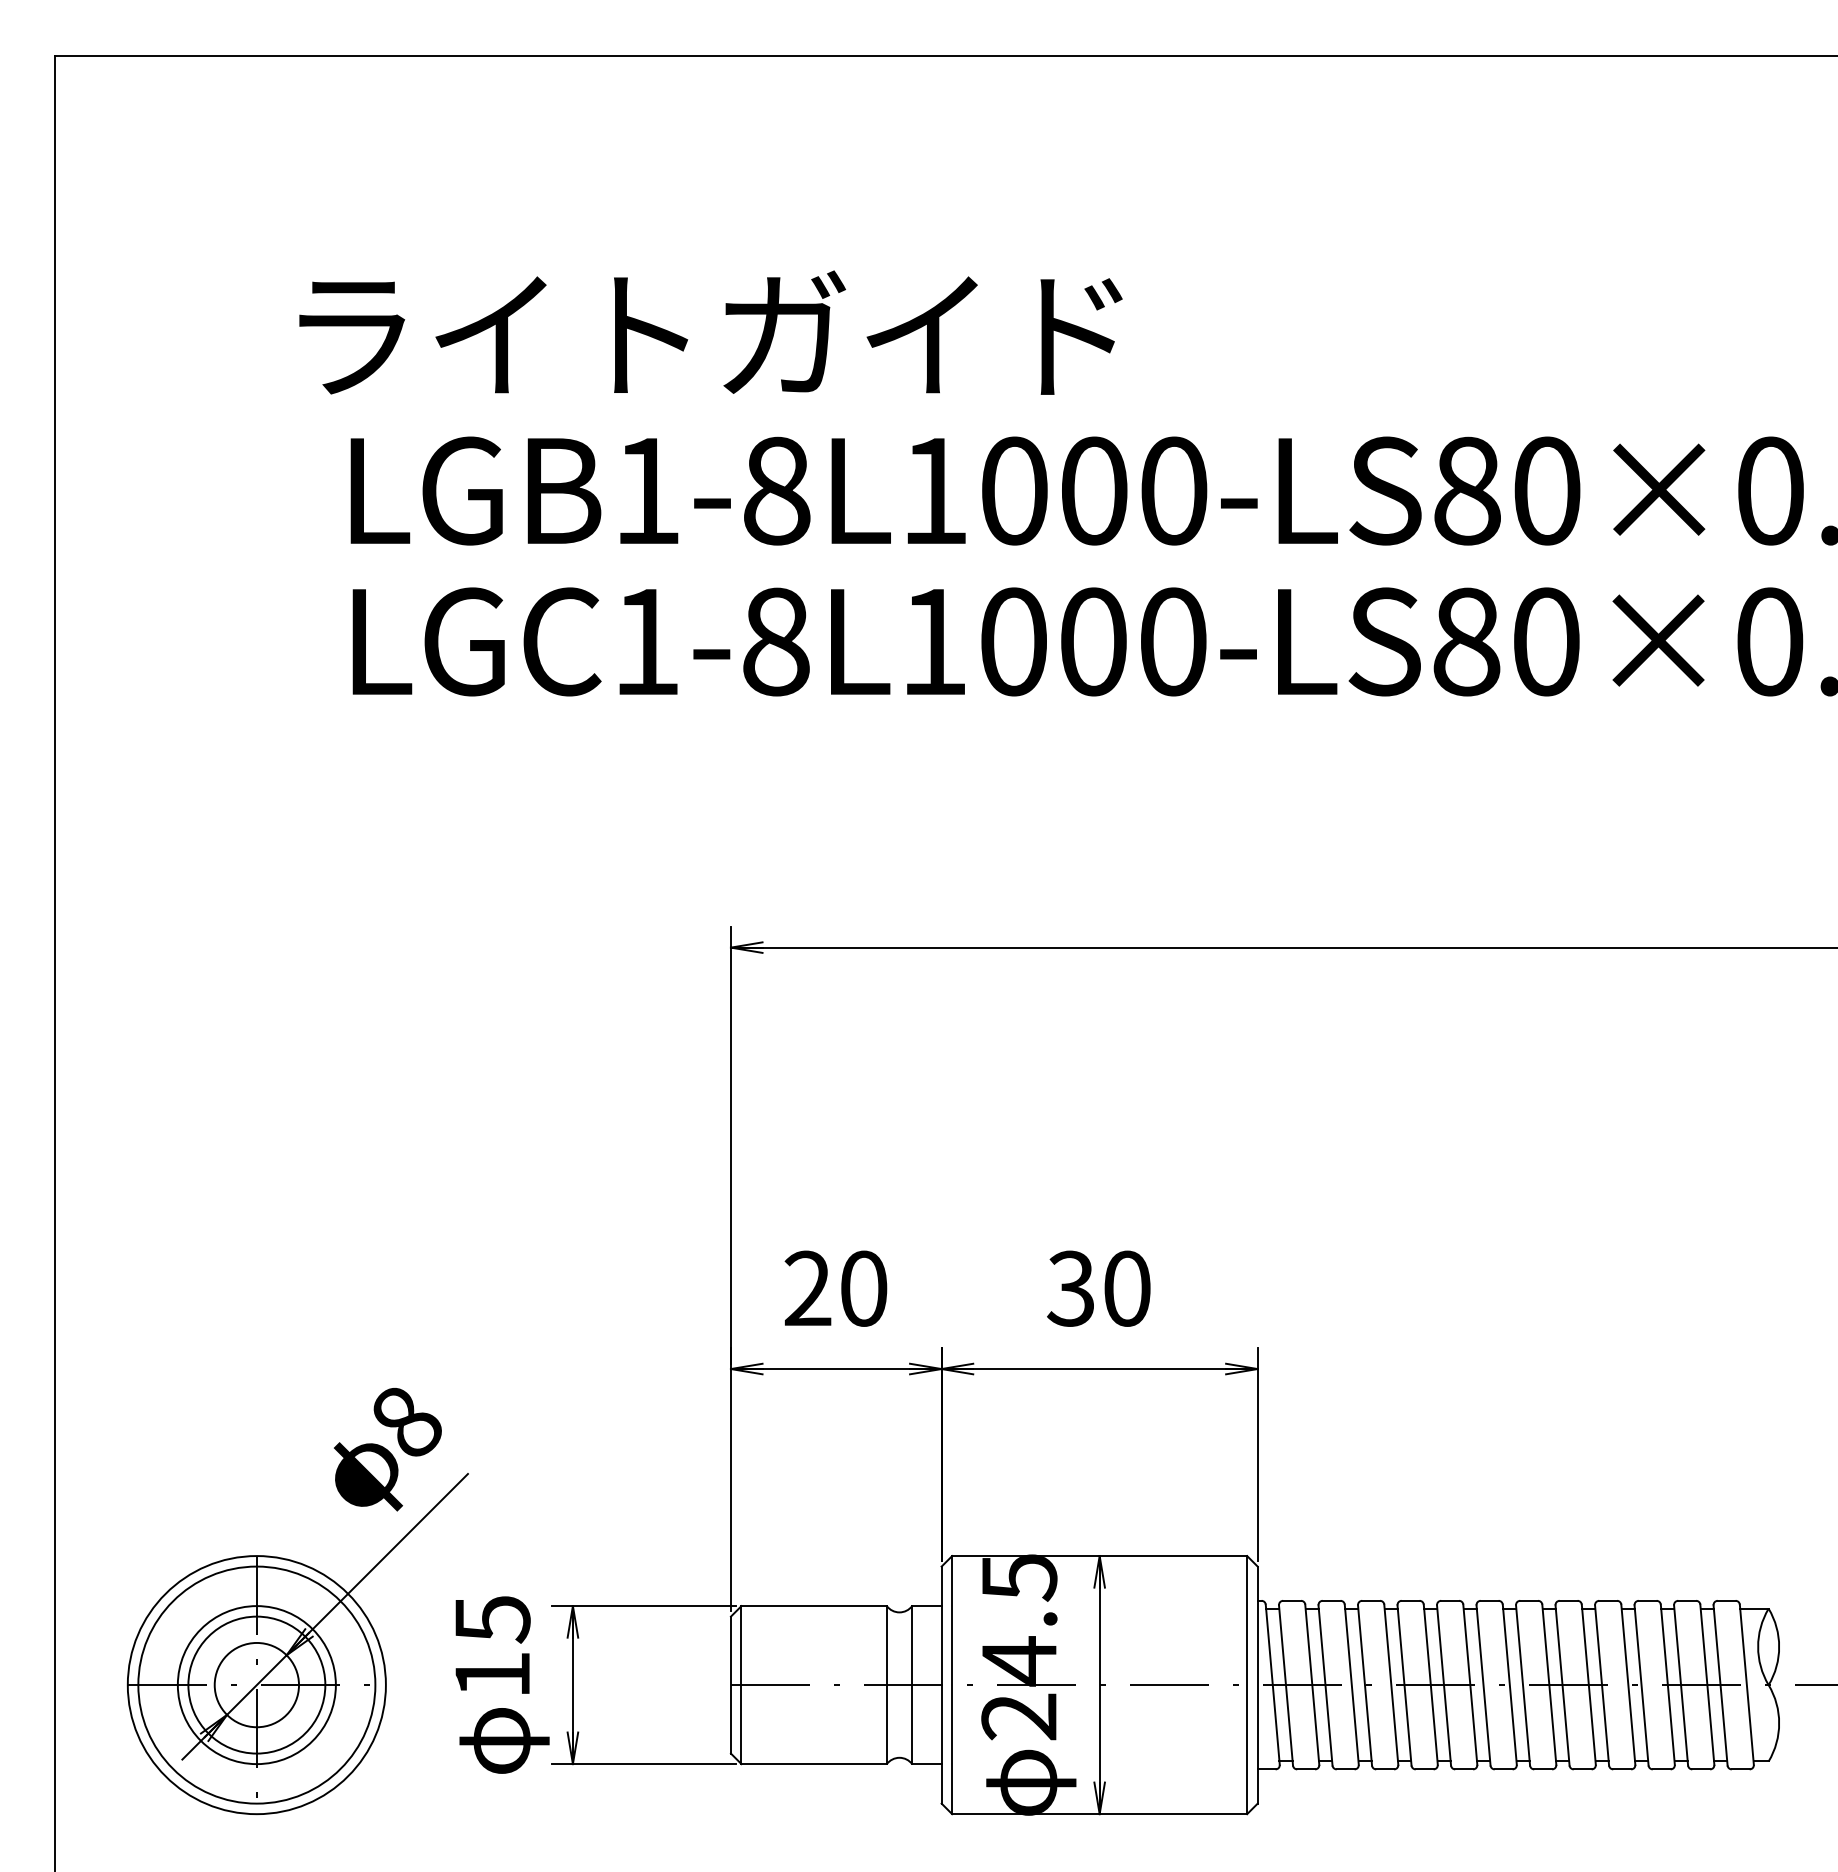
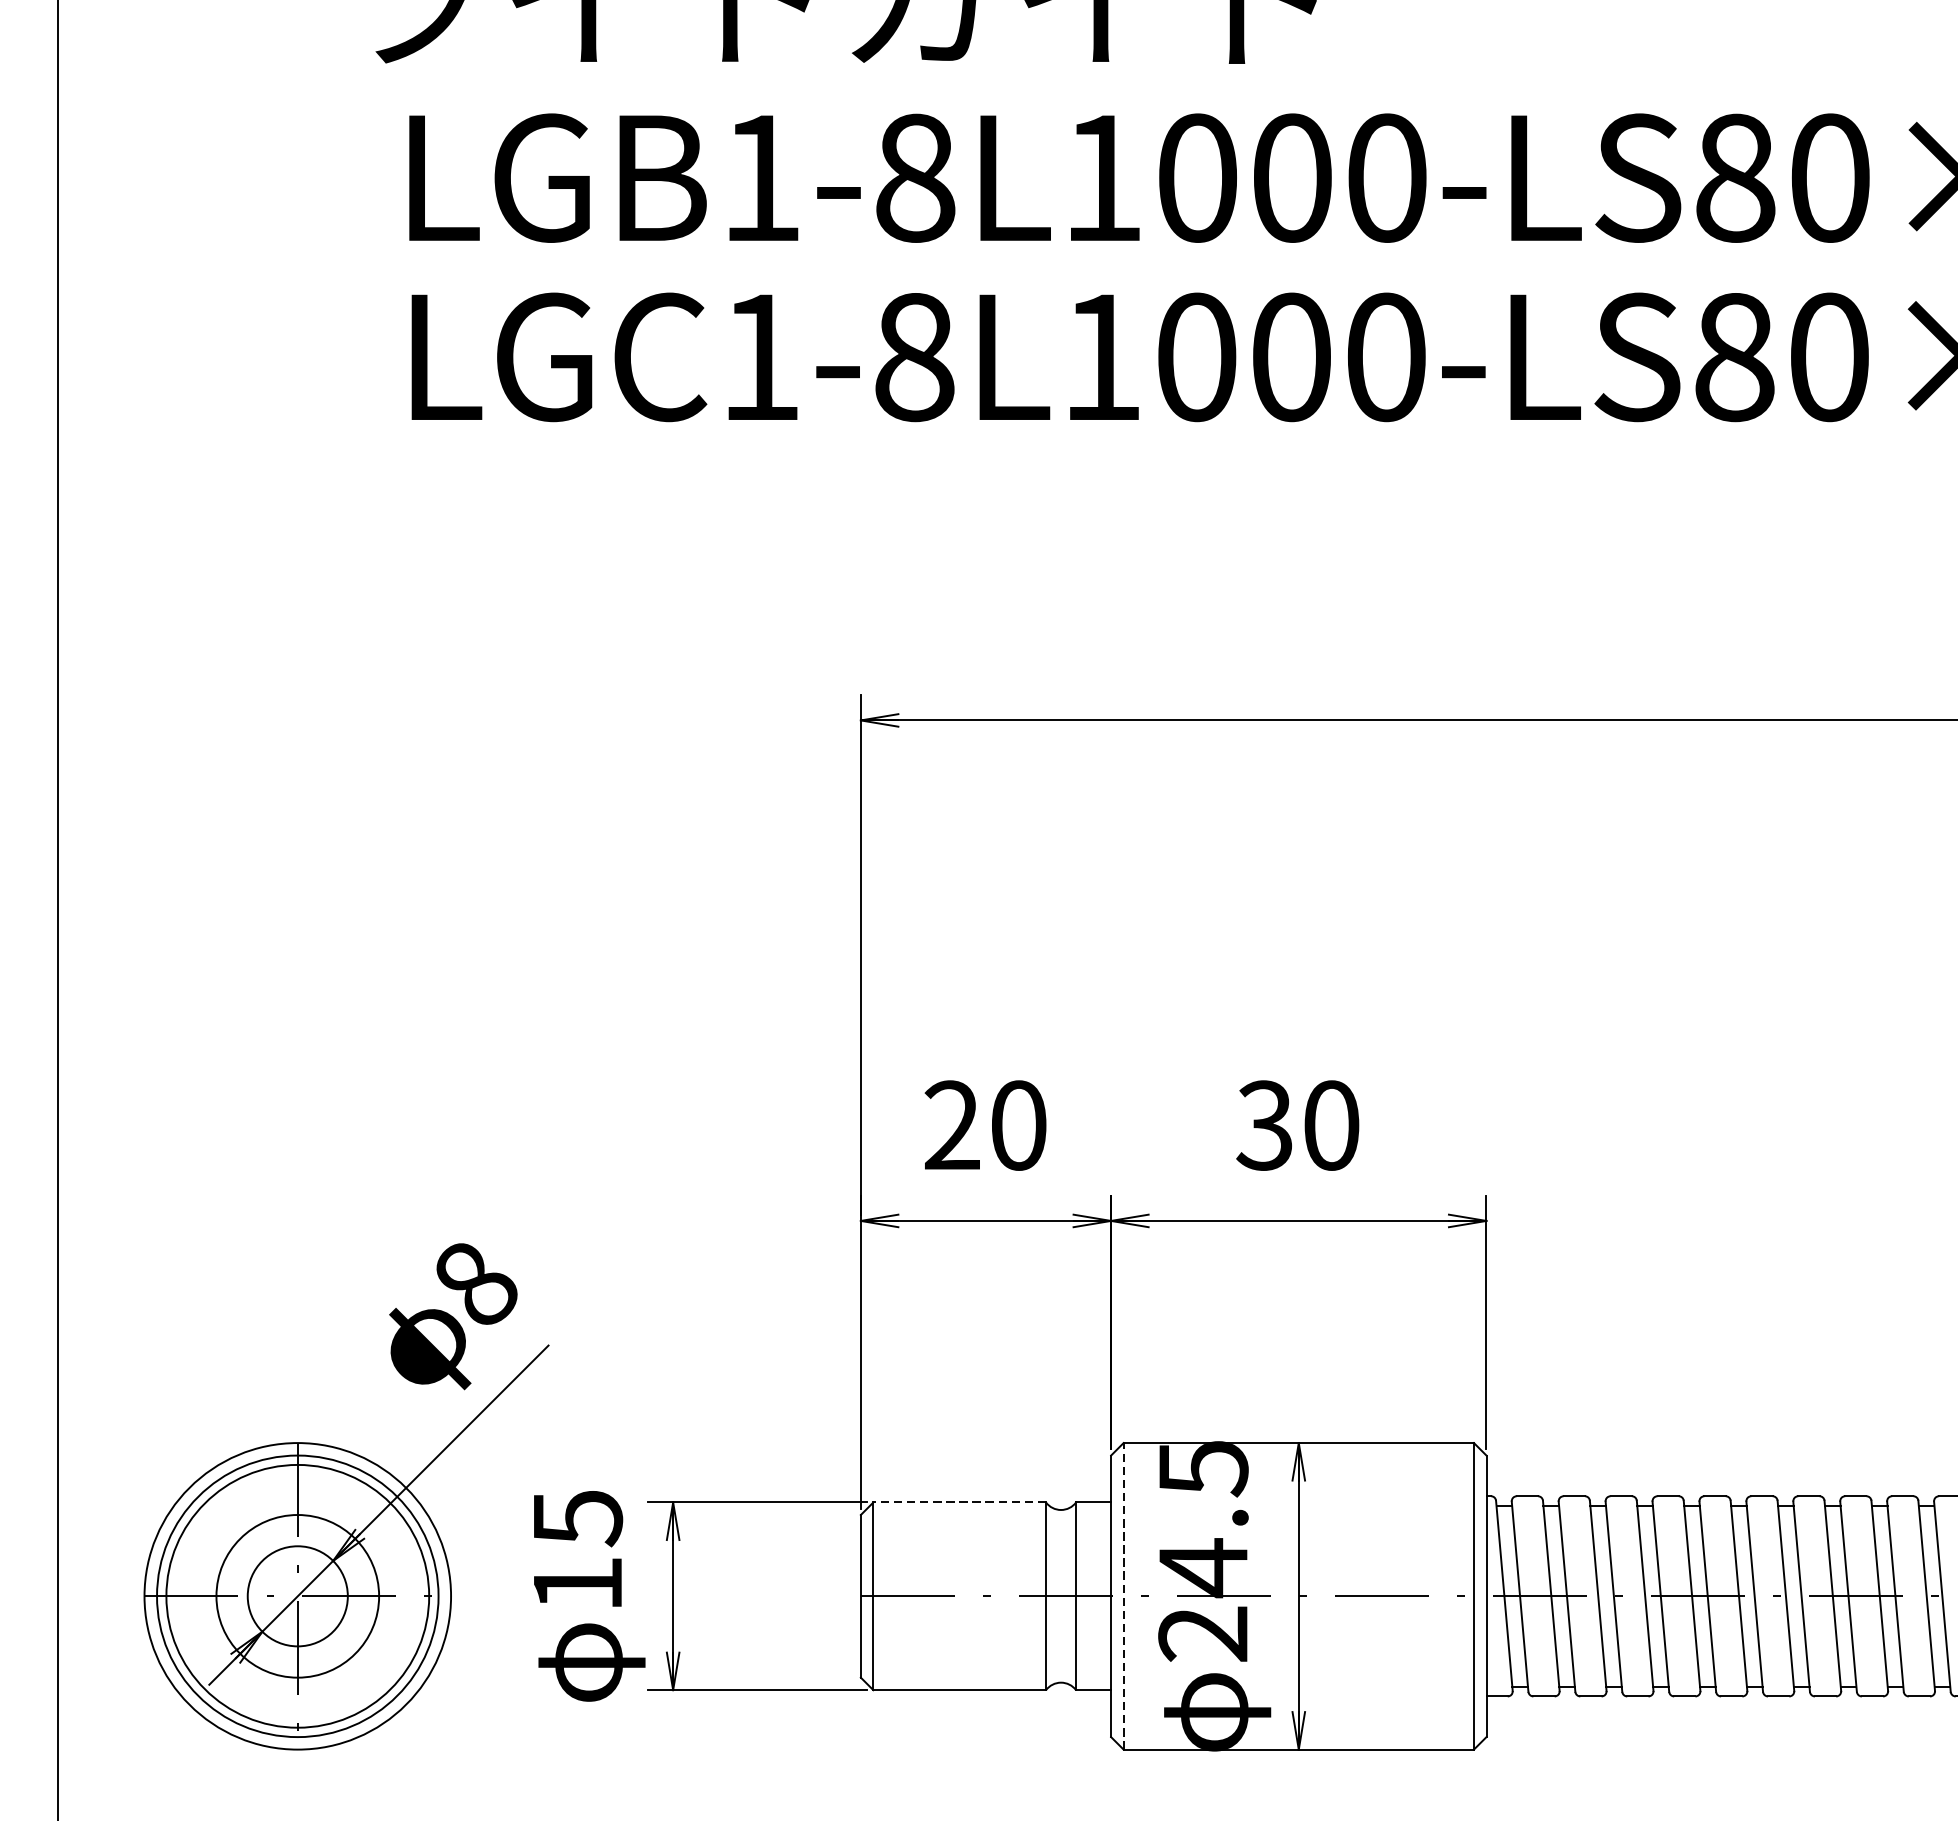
line: (814, 1606) -> (960, 1502), solid -> dashed
line: (952, 1684) -> (1123, 1595), solid -> dashed
circle: (256, 1685) -> (297, 1596), size x1.4

